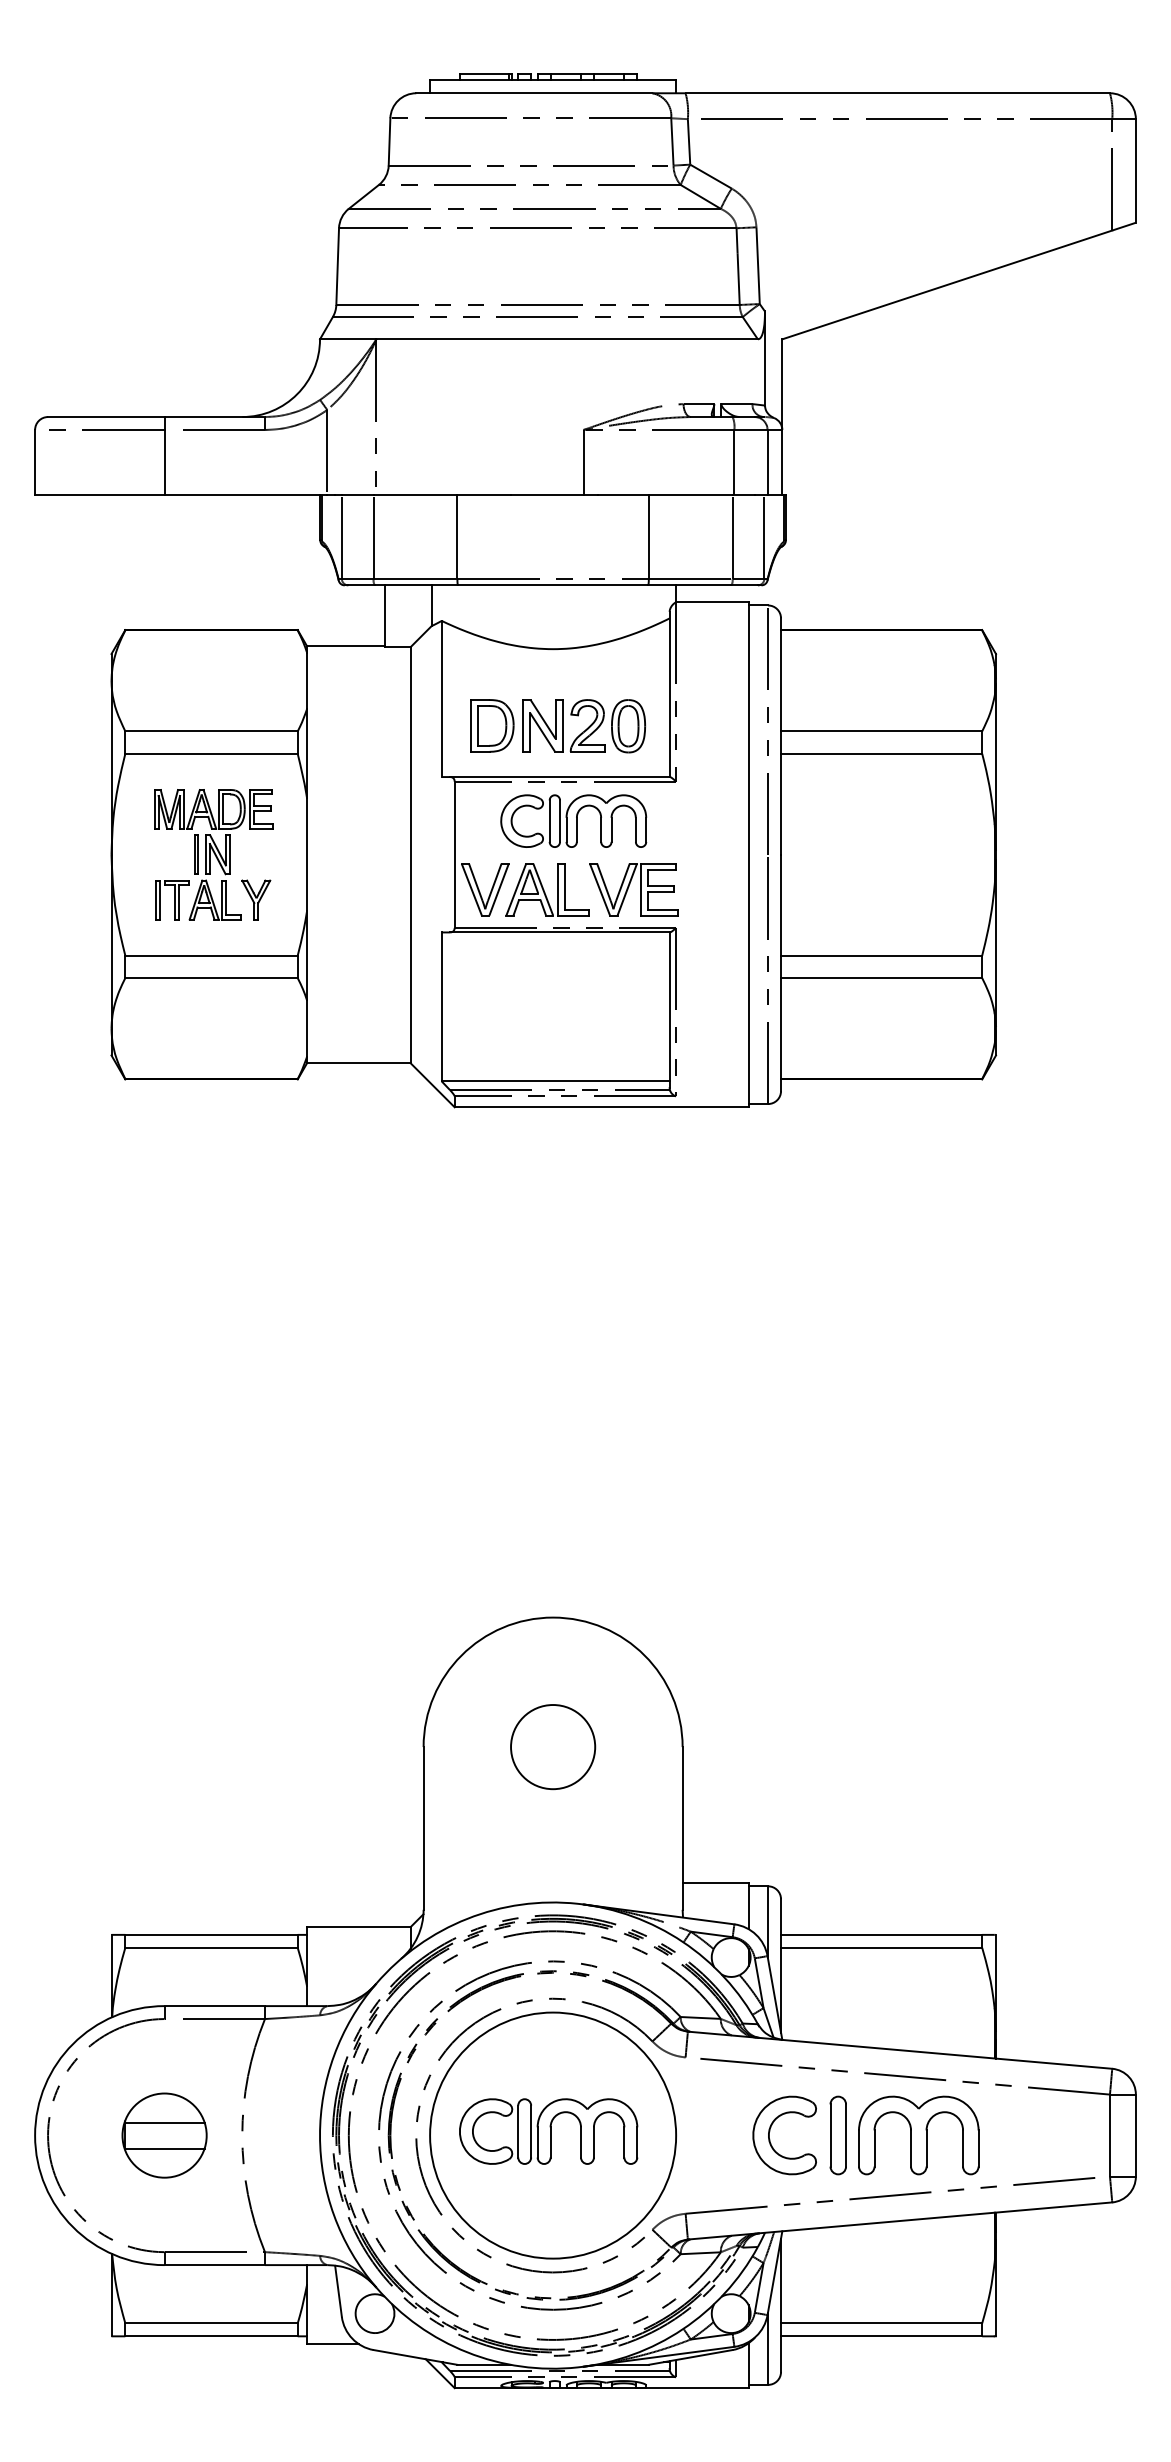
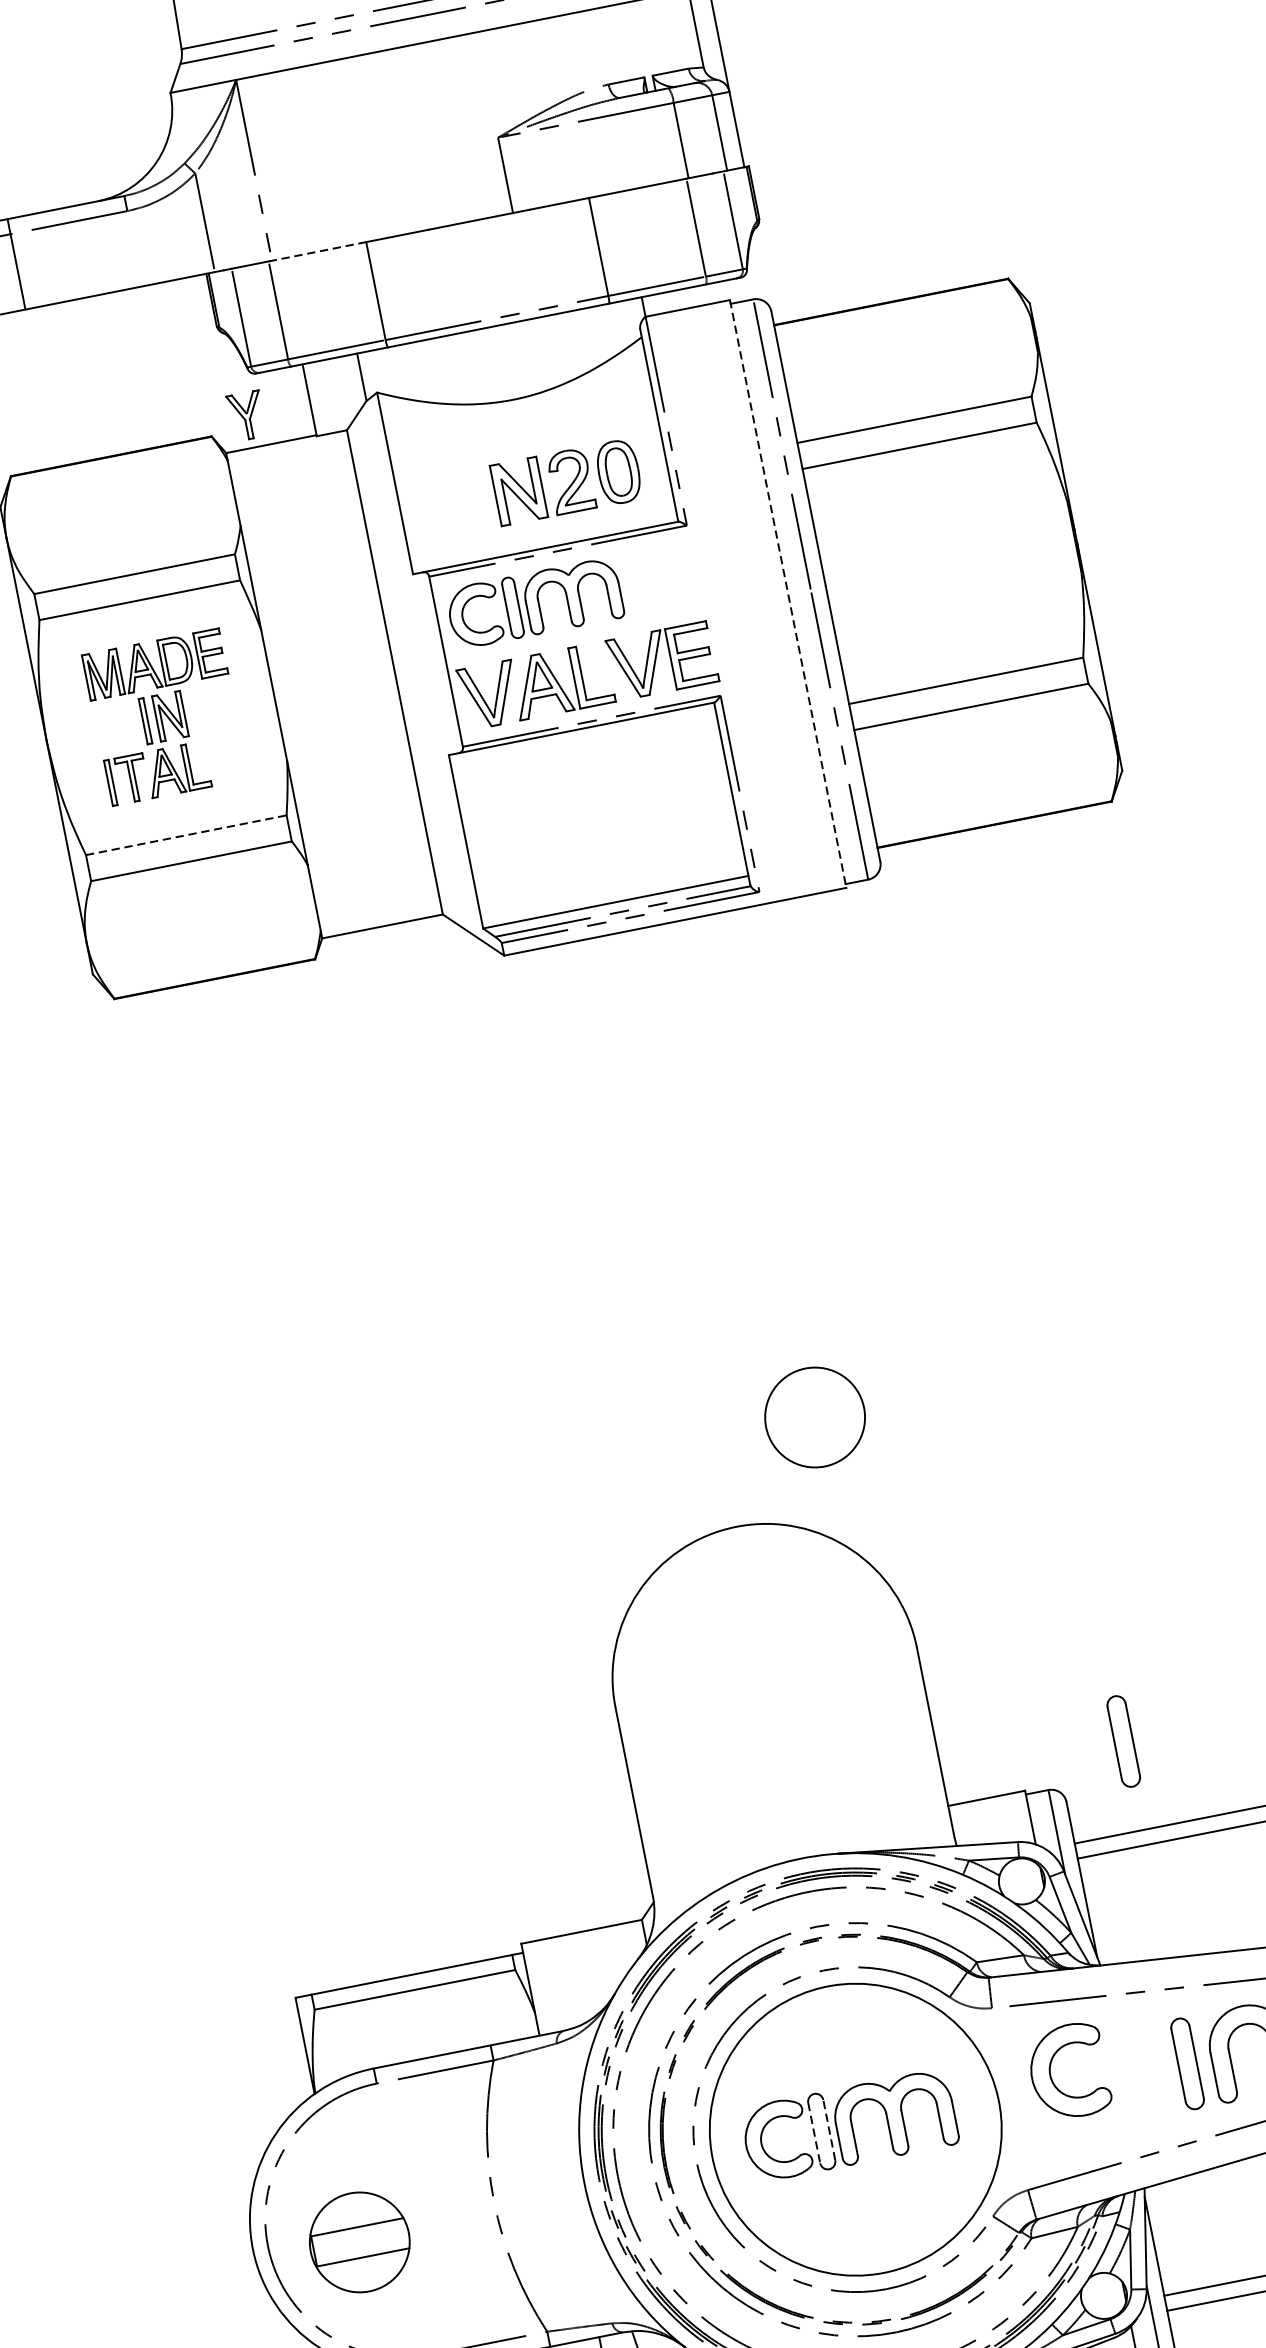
line: (415, 494) -> (317, 251), solid -> dashed
part: (492, 725) -> (460, 502), removed
part: (573, 820) -> (534, 602), moved
line: (748, 854) -> (787, 593), solid -> dashed
part: (256, 899) -> (247, 415), moved
line: (212, 955) -> (187, 834), solid -> dashed
circle: (553, 1747) -> (815, 1417), moved
part: (837, 1858) -> (1122, 1741), added
line: (518, 2131) -> (814, 2132), solid -> dashed
line: (531, 2131) -> (829, 2129), solid -> dashed
part: (770, 2131) -> (1051, 2070), moved
part: (164, 2135) -> (359, 2242), moved

